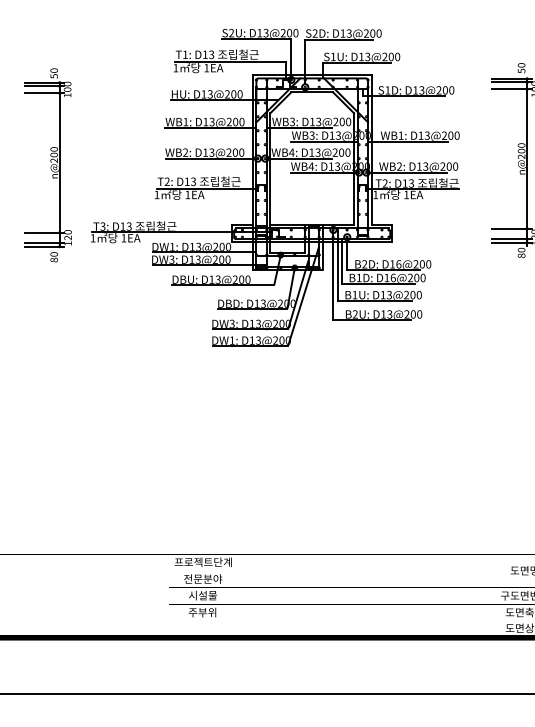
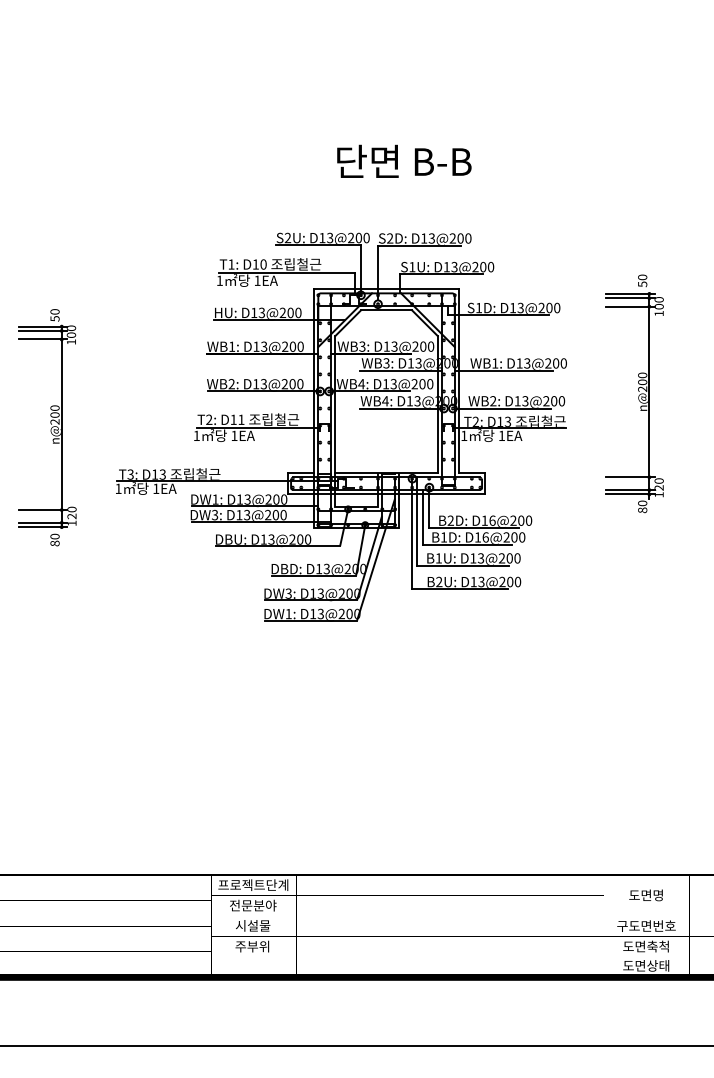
text: (211, 54) -> (263, 264), D13 -> D10
part: (48, 165) -> (47, 427), moved
text: (193, 181) -> (241, 419), D13 -> D11

